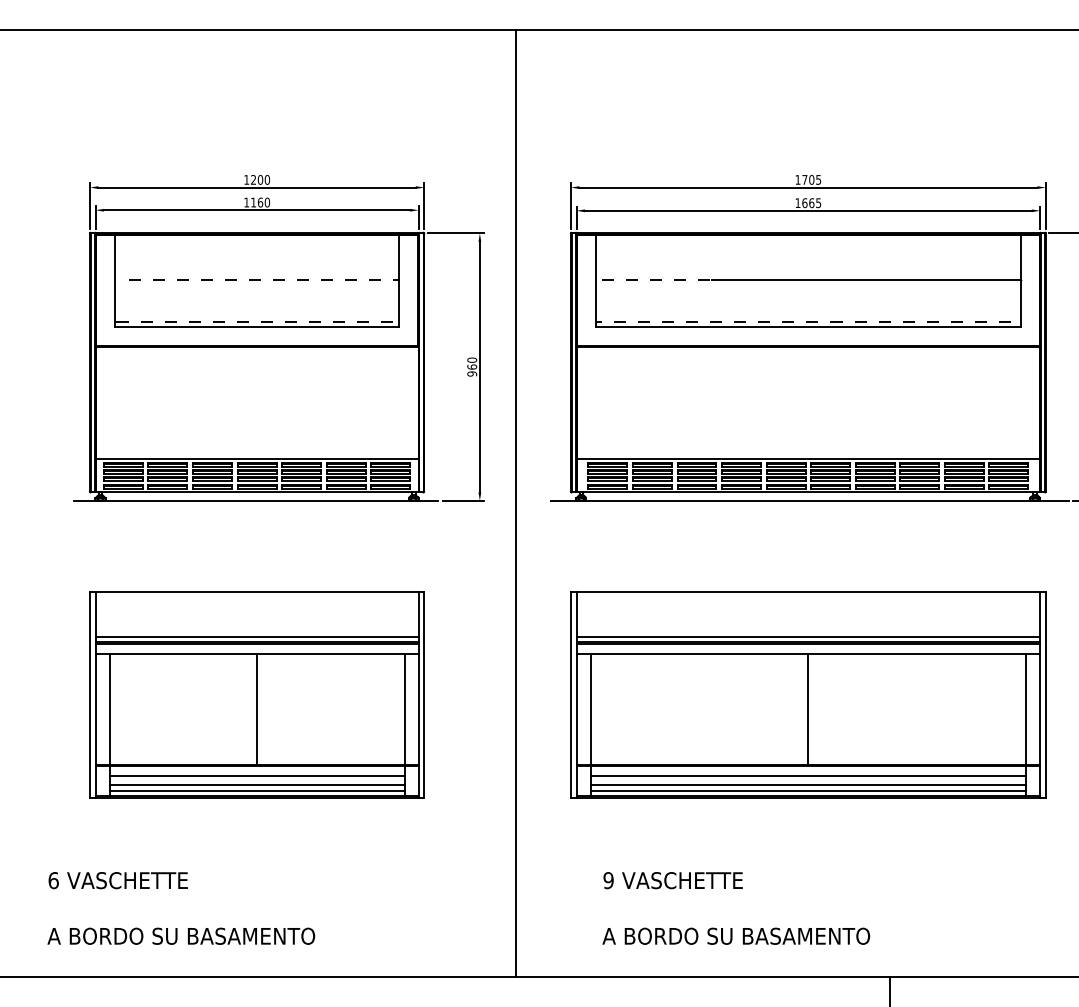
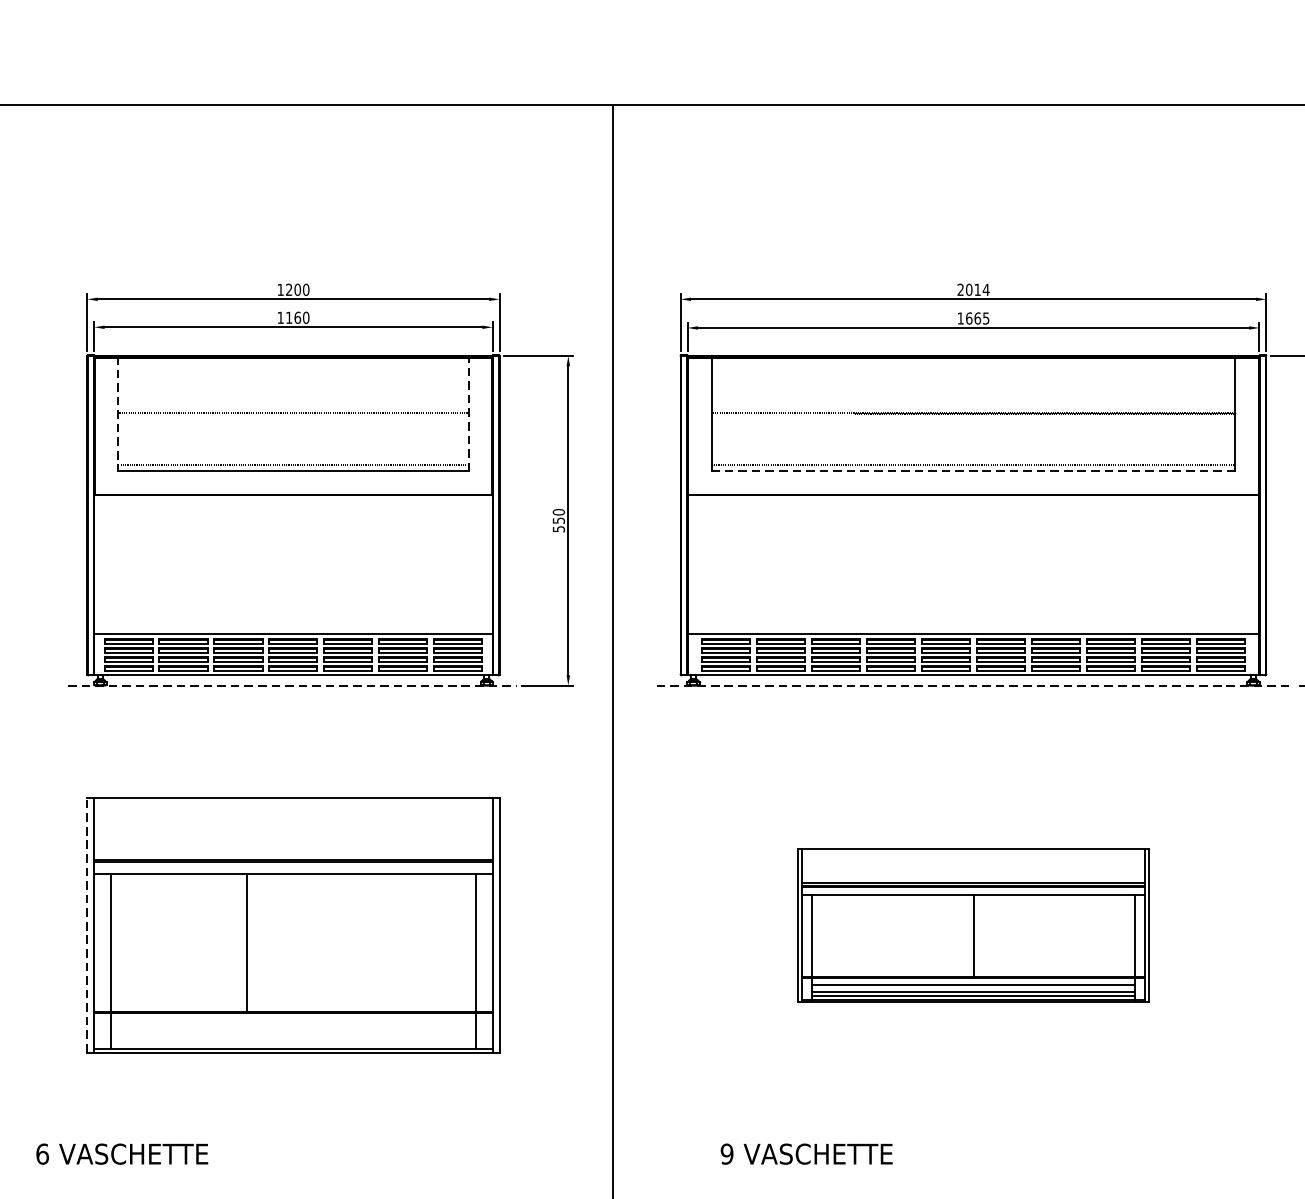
text: (808, 179) -> (973, 289), 1705 -> 2014
line: (115, 280) -> (118, 413), solid -> dashed
line: (399, 280) -> (469, 413), solid -> dashed
line: (807, 327) -> (972, 471), solid -> dashed
text: (472, 370) -> (559, 524), 960 -> 550
line: (256, 500) -> (292, 685), solid -> dashed
line: (810, 500) -> (976, 685), solid -> dashed
line: (256, 637) -> (292, 854), removed
line: (90, 694) -> (88, 924), solid -> dashed
part: (808, 694) -> (973, 924), size x0.6
line: (257, 709) -> (247, 943), moved
line: (256, 776) -> (292, 1025), removed
line: (256, 785) -> (292, 1036), removed
line: (256, 790) -> (292, 1043), removed

